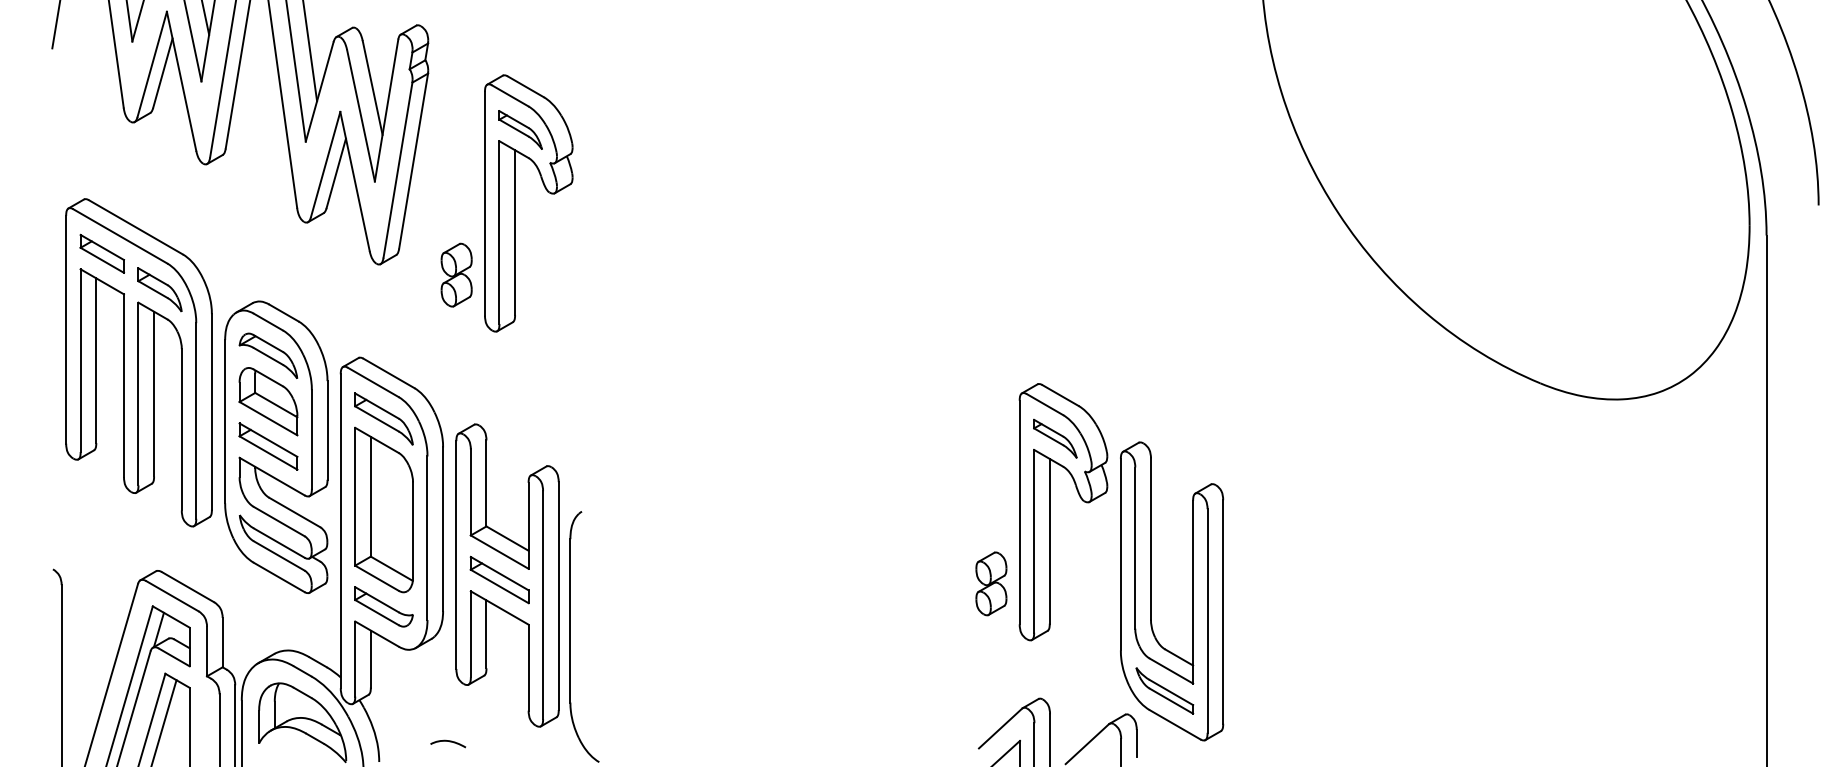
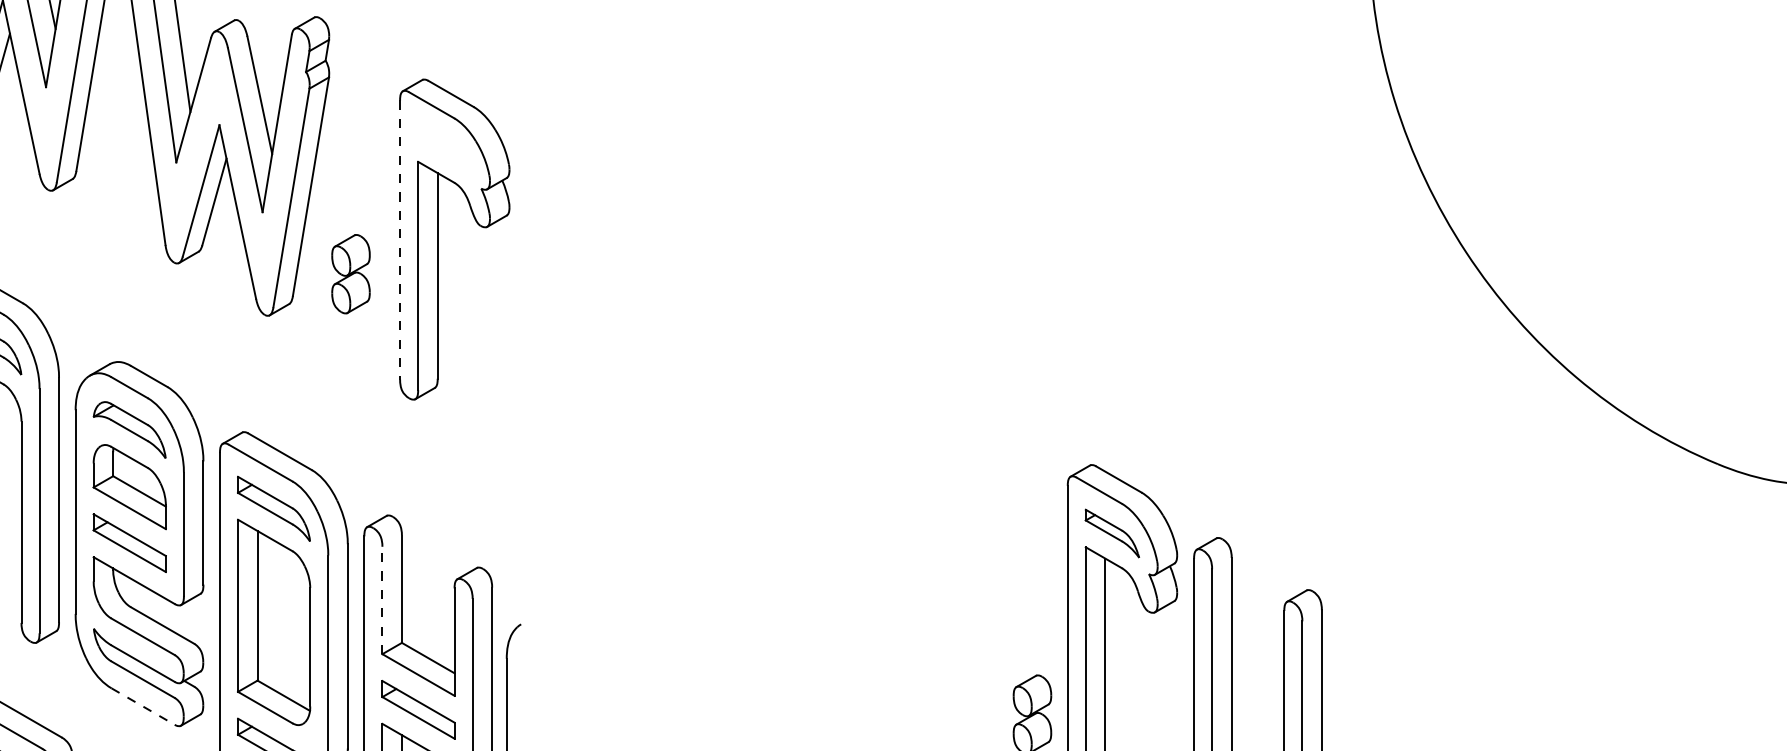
part: (520, 129) -> (444, 147), removed
line: (485, 203) -> (400, 239), solid -> dashed
part: (456, 274) -> (350, 273), moved
line: (470, 492) -> (381, 600), solid -> dashed
line: (279, 577) -> (143, 706), solid -> dashed

